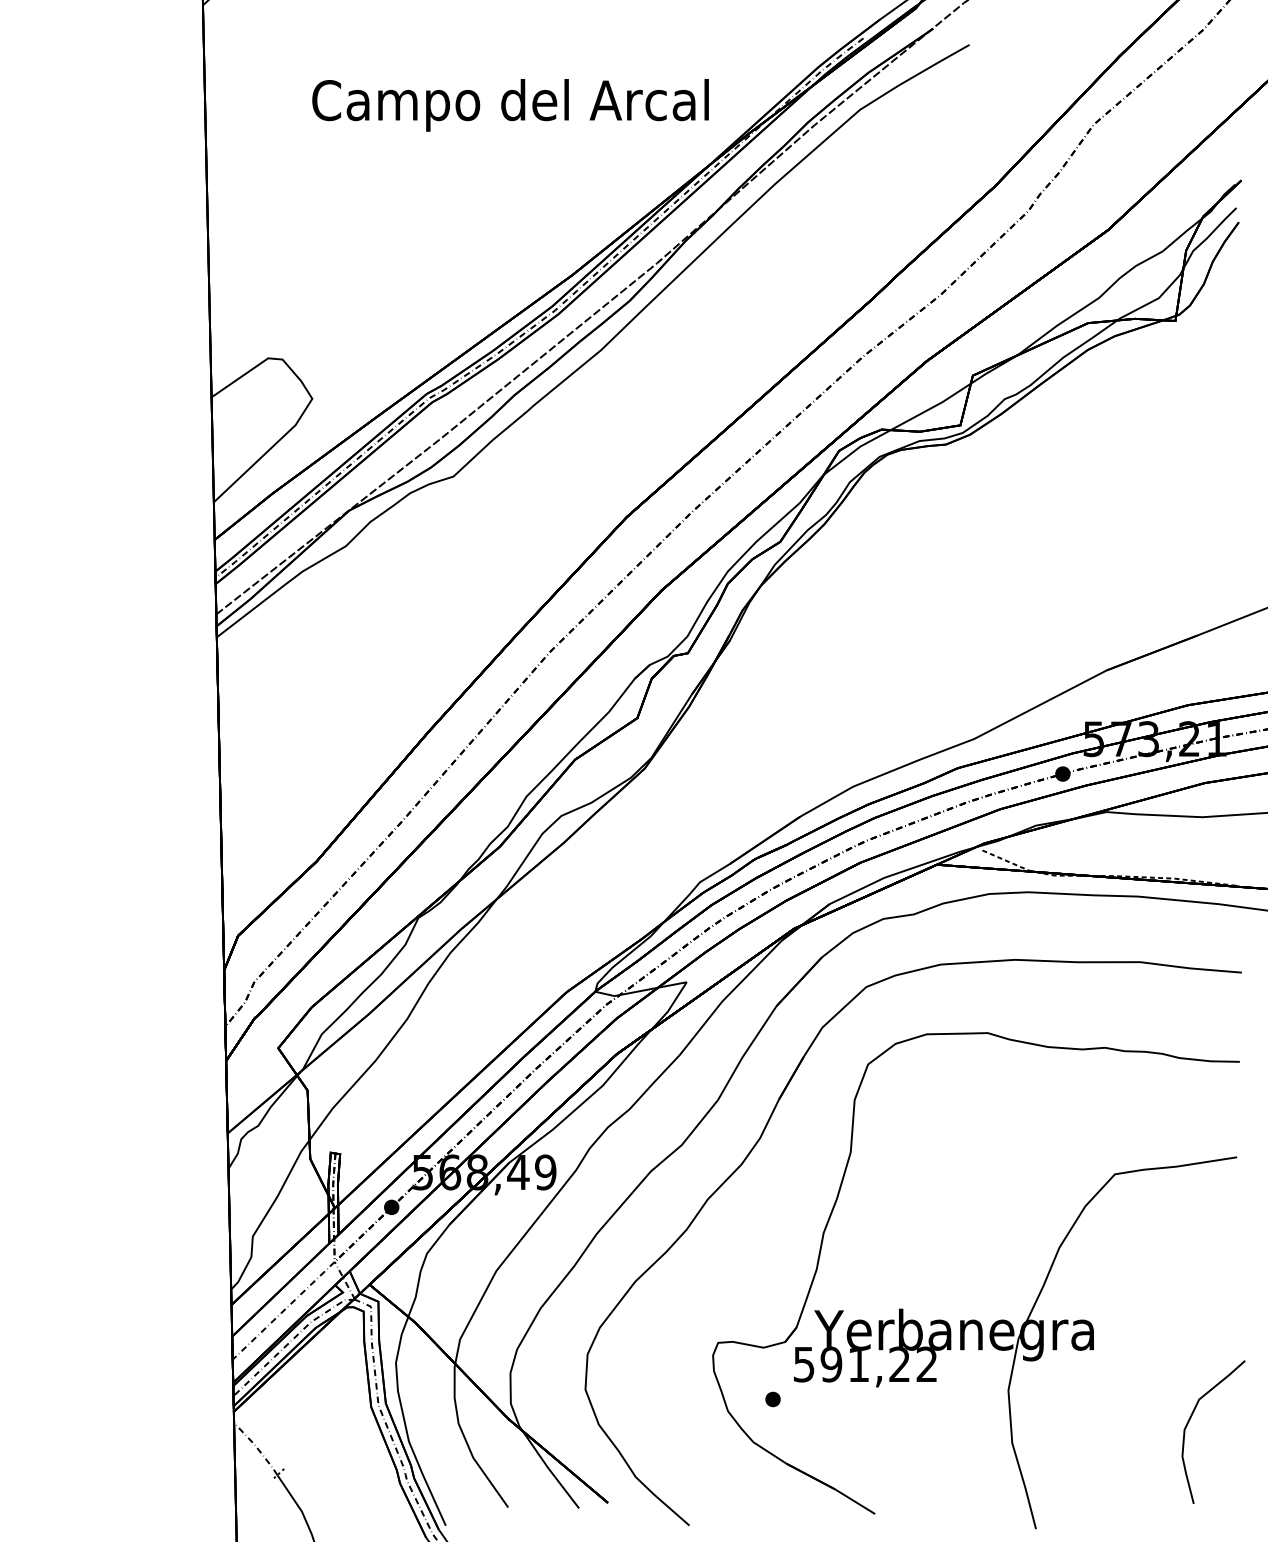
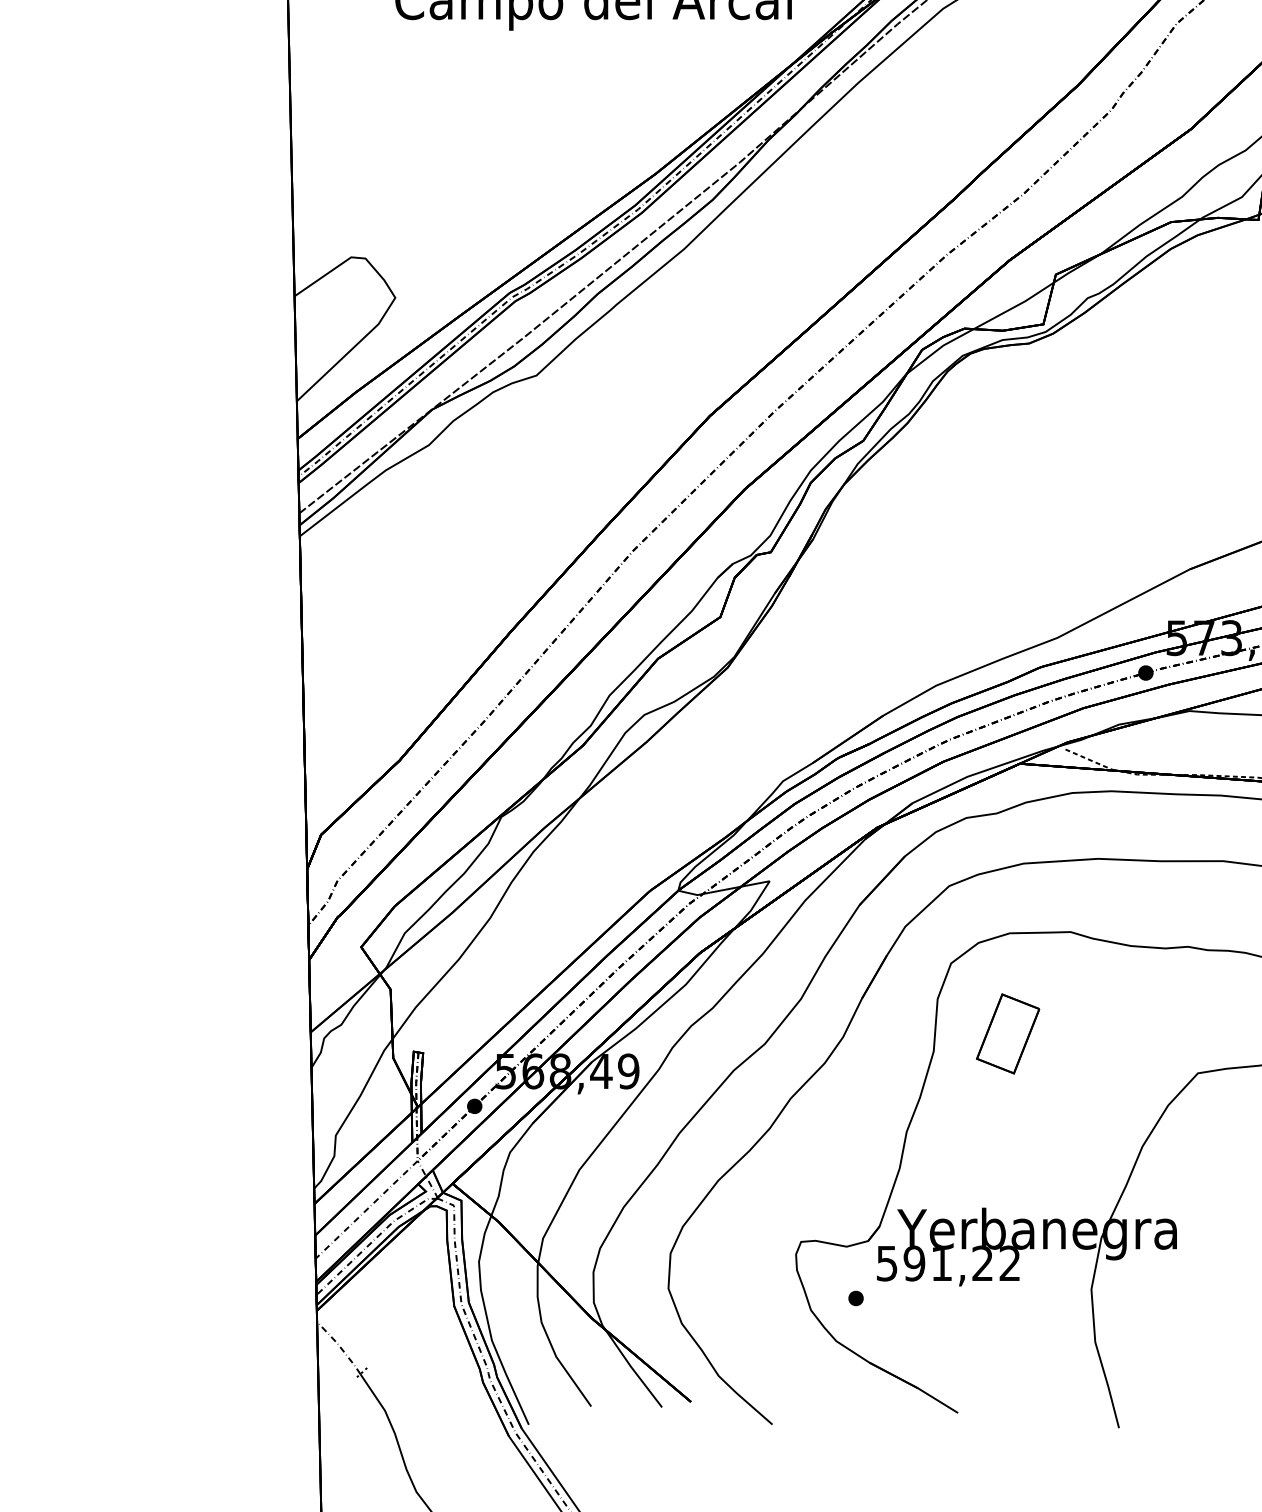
part: (925, 1134) -> (1008, 1033), added

